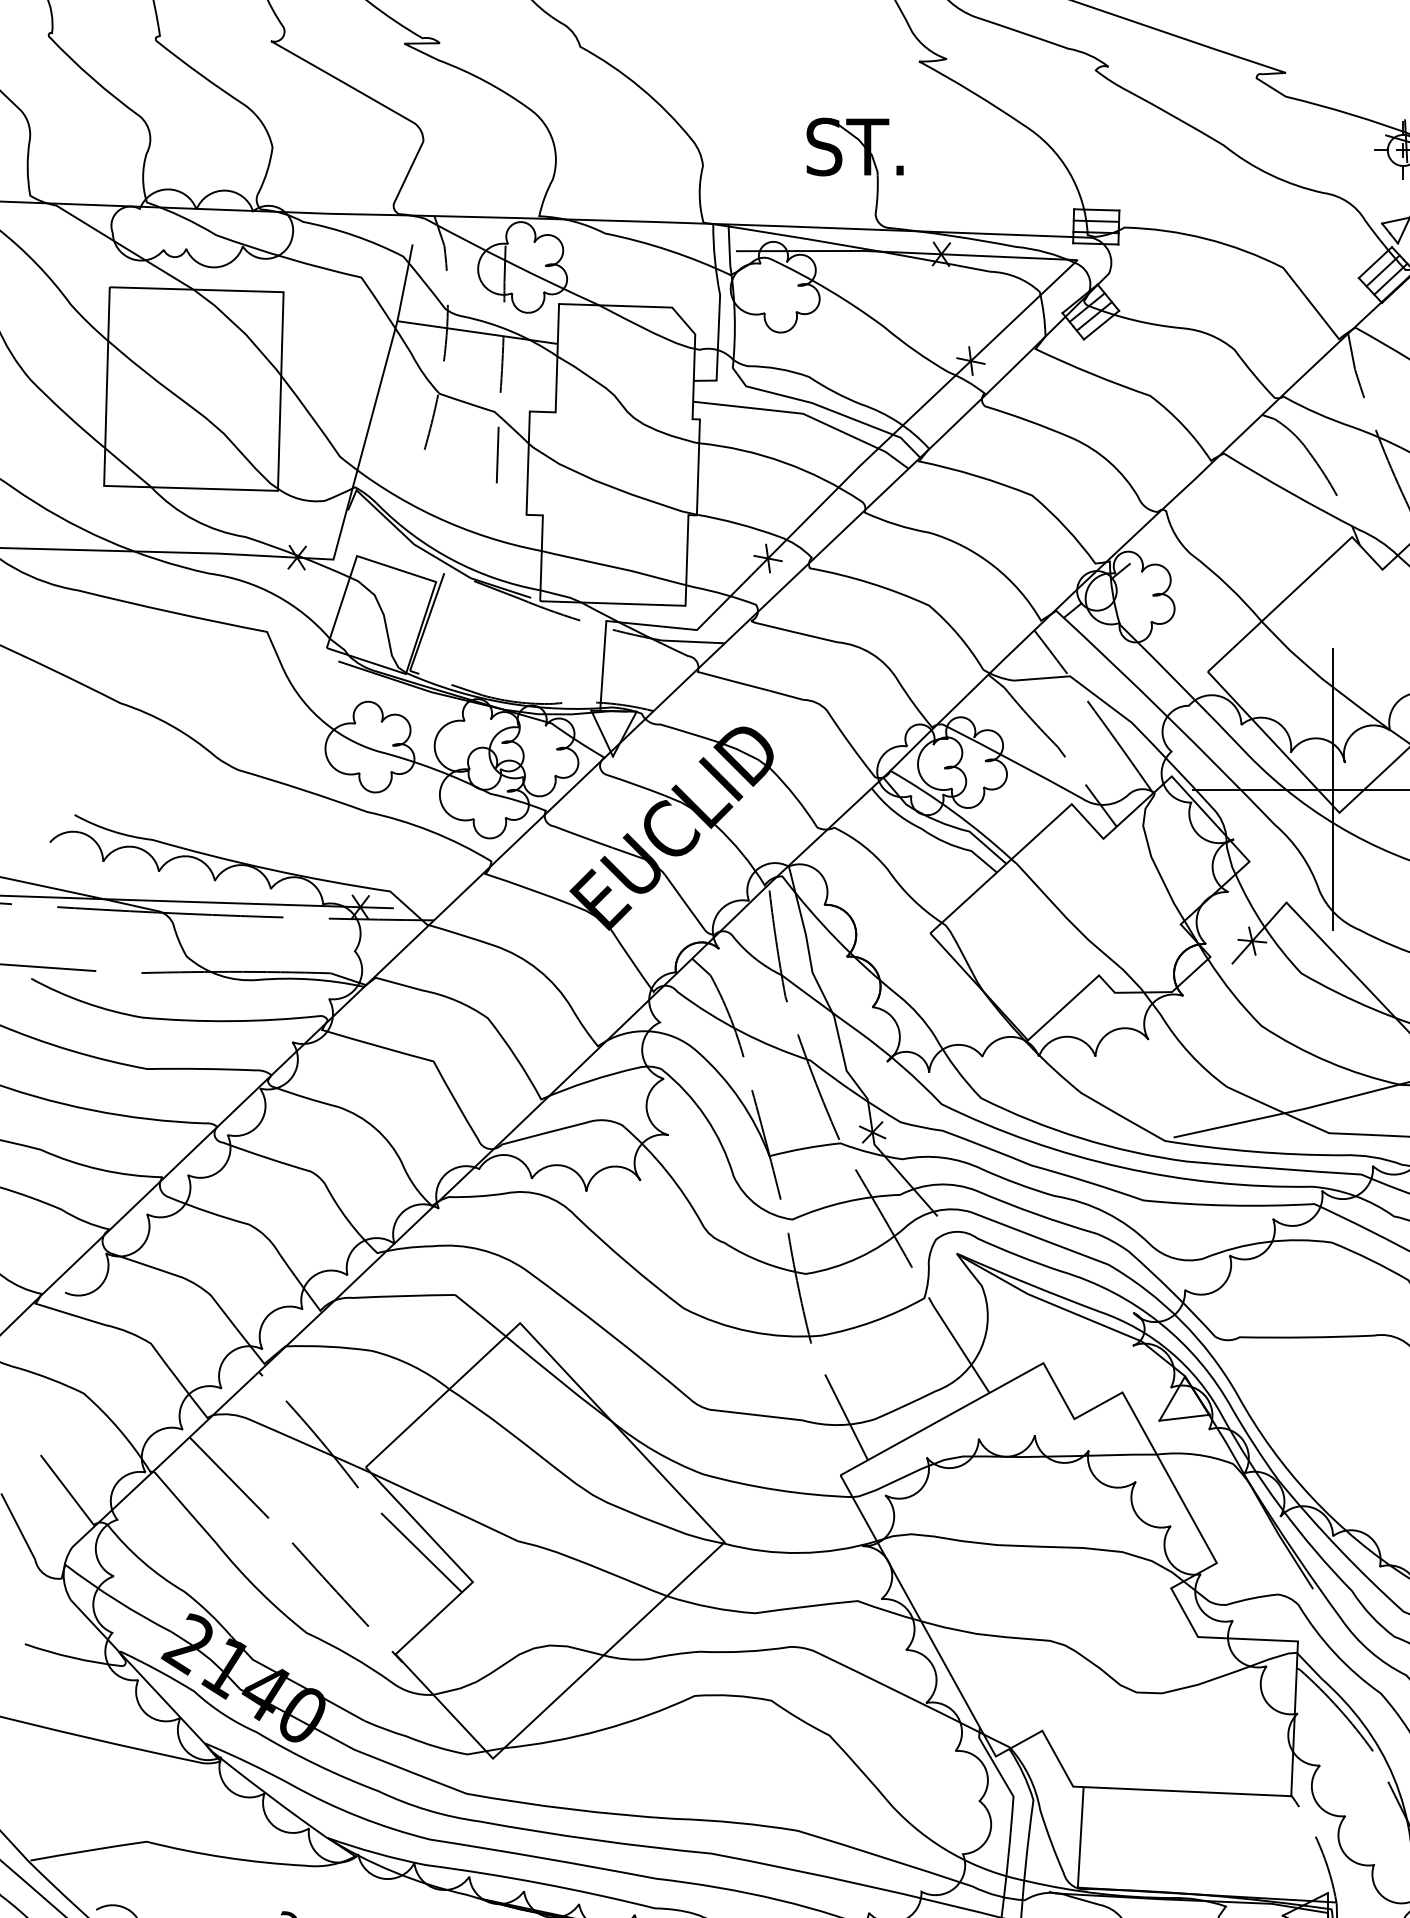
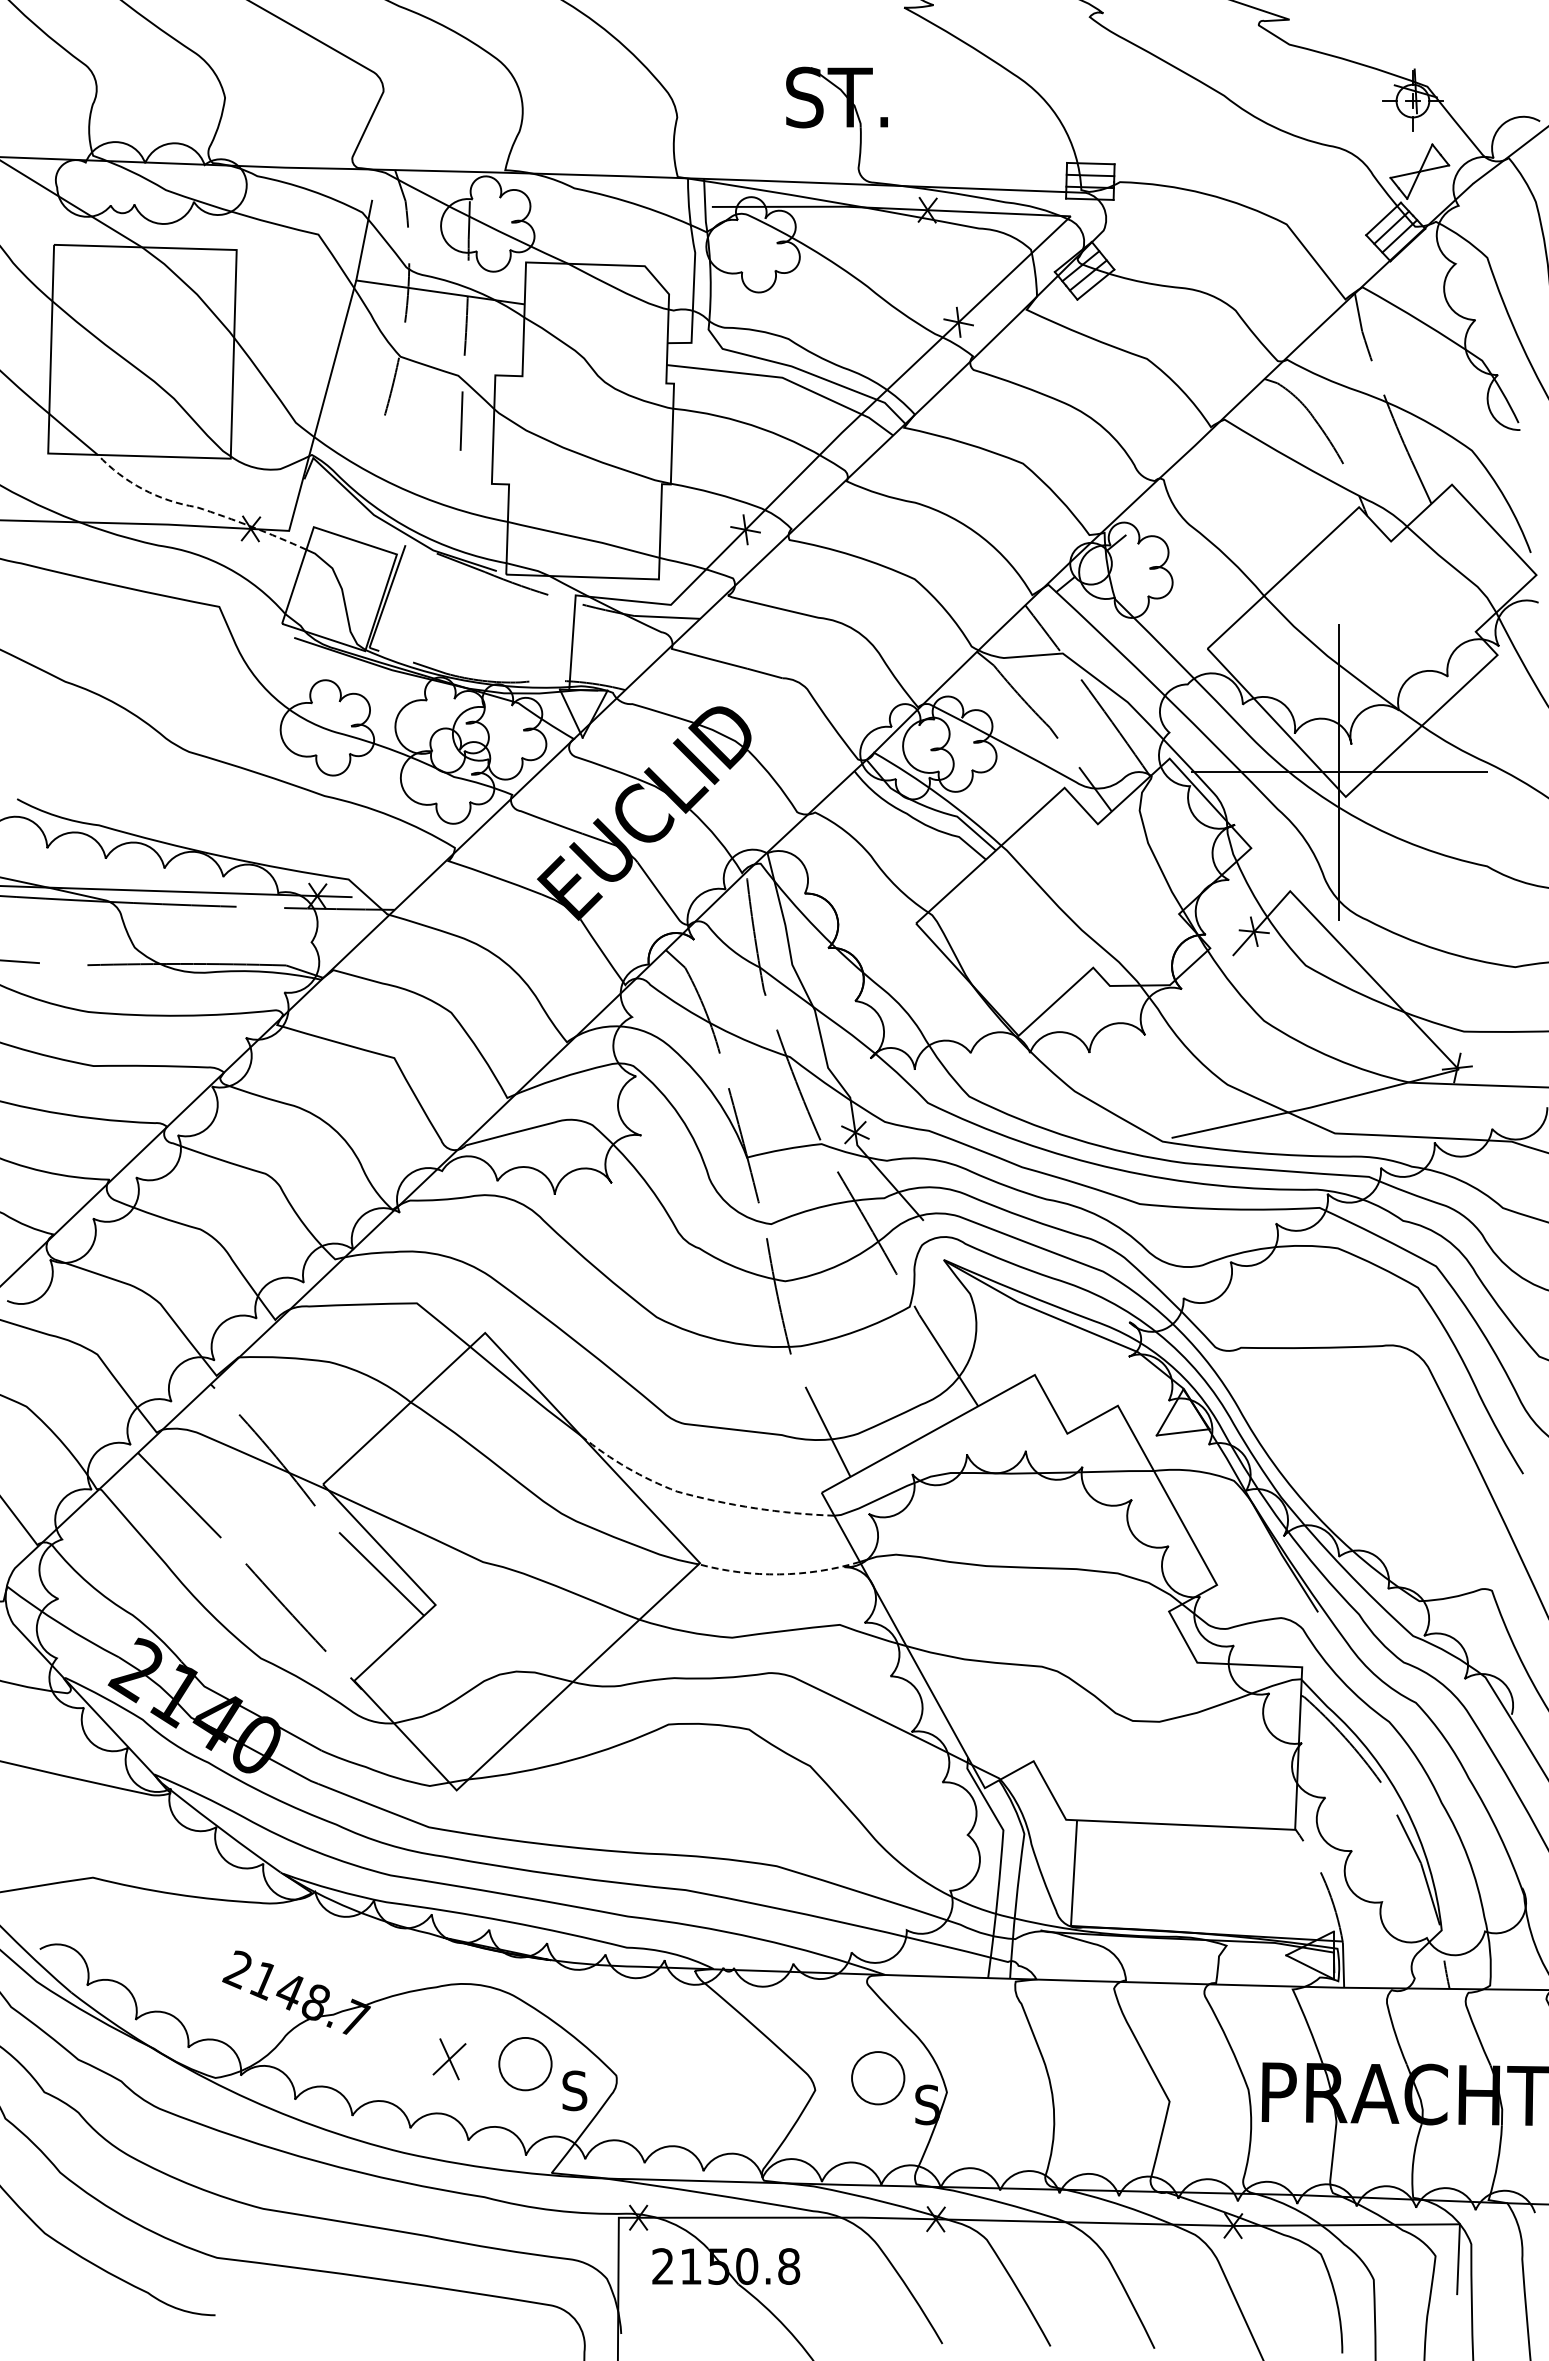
line: (237, 535) -> (188, 505), solid -> dashed
line: (723, 1479) -> (698, 1497), solid -> dashed
line: (800, 1553) -> (779, 1574), solid -> dashed

